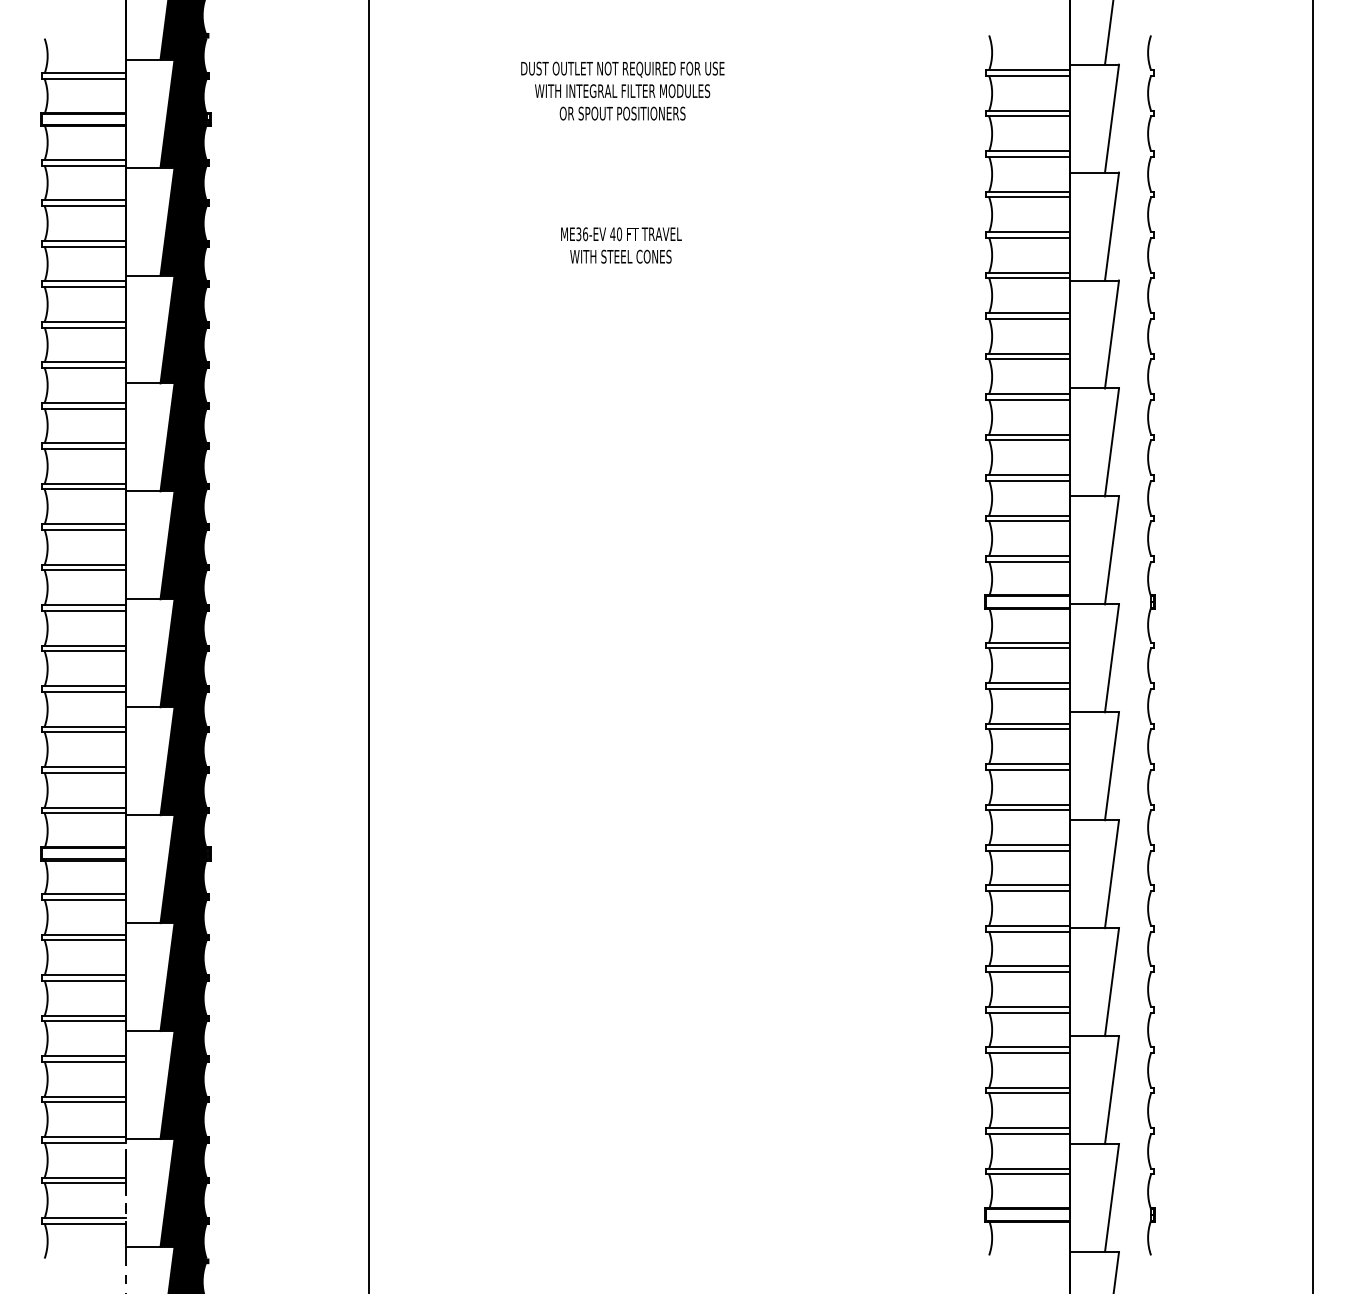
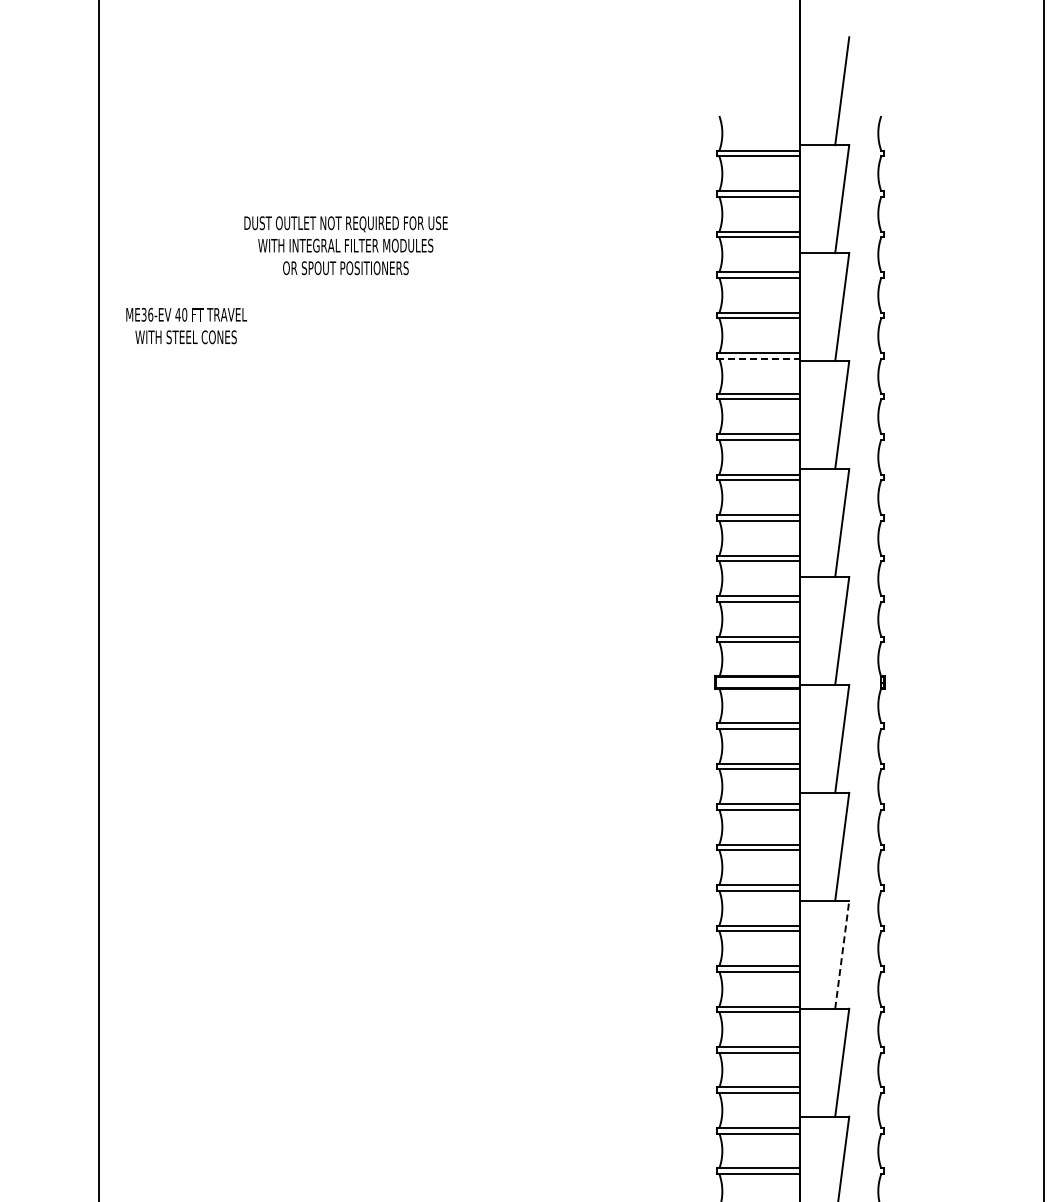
text: (622, 90) -> (345, 245), moved
text: (621, 245) -> (186, 326), moved
line: (1028, 278) -> (758, 359), solid -> dashed
line: (1112, 873) -> (842, 954), solid -> dashed

